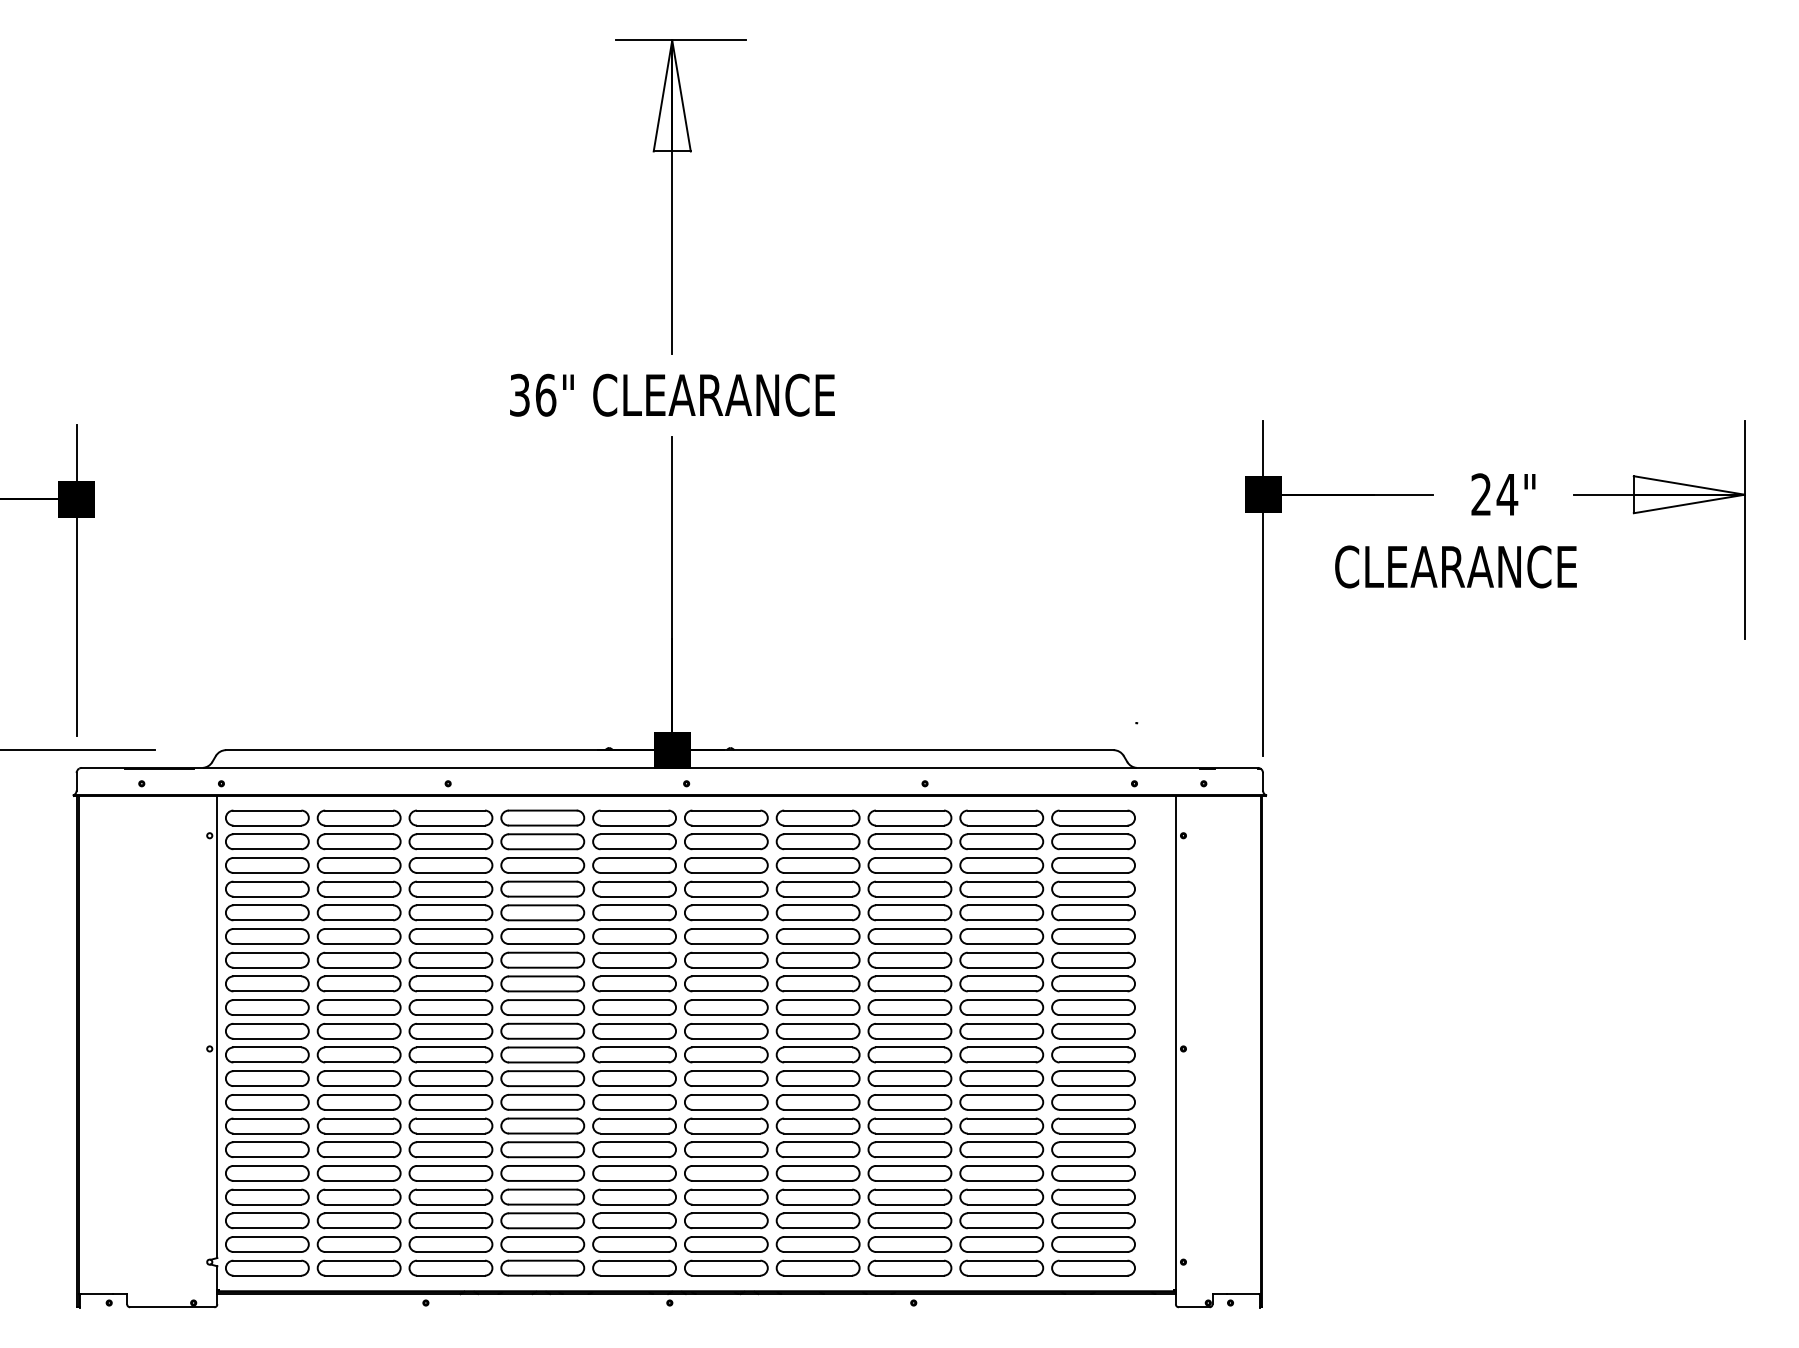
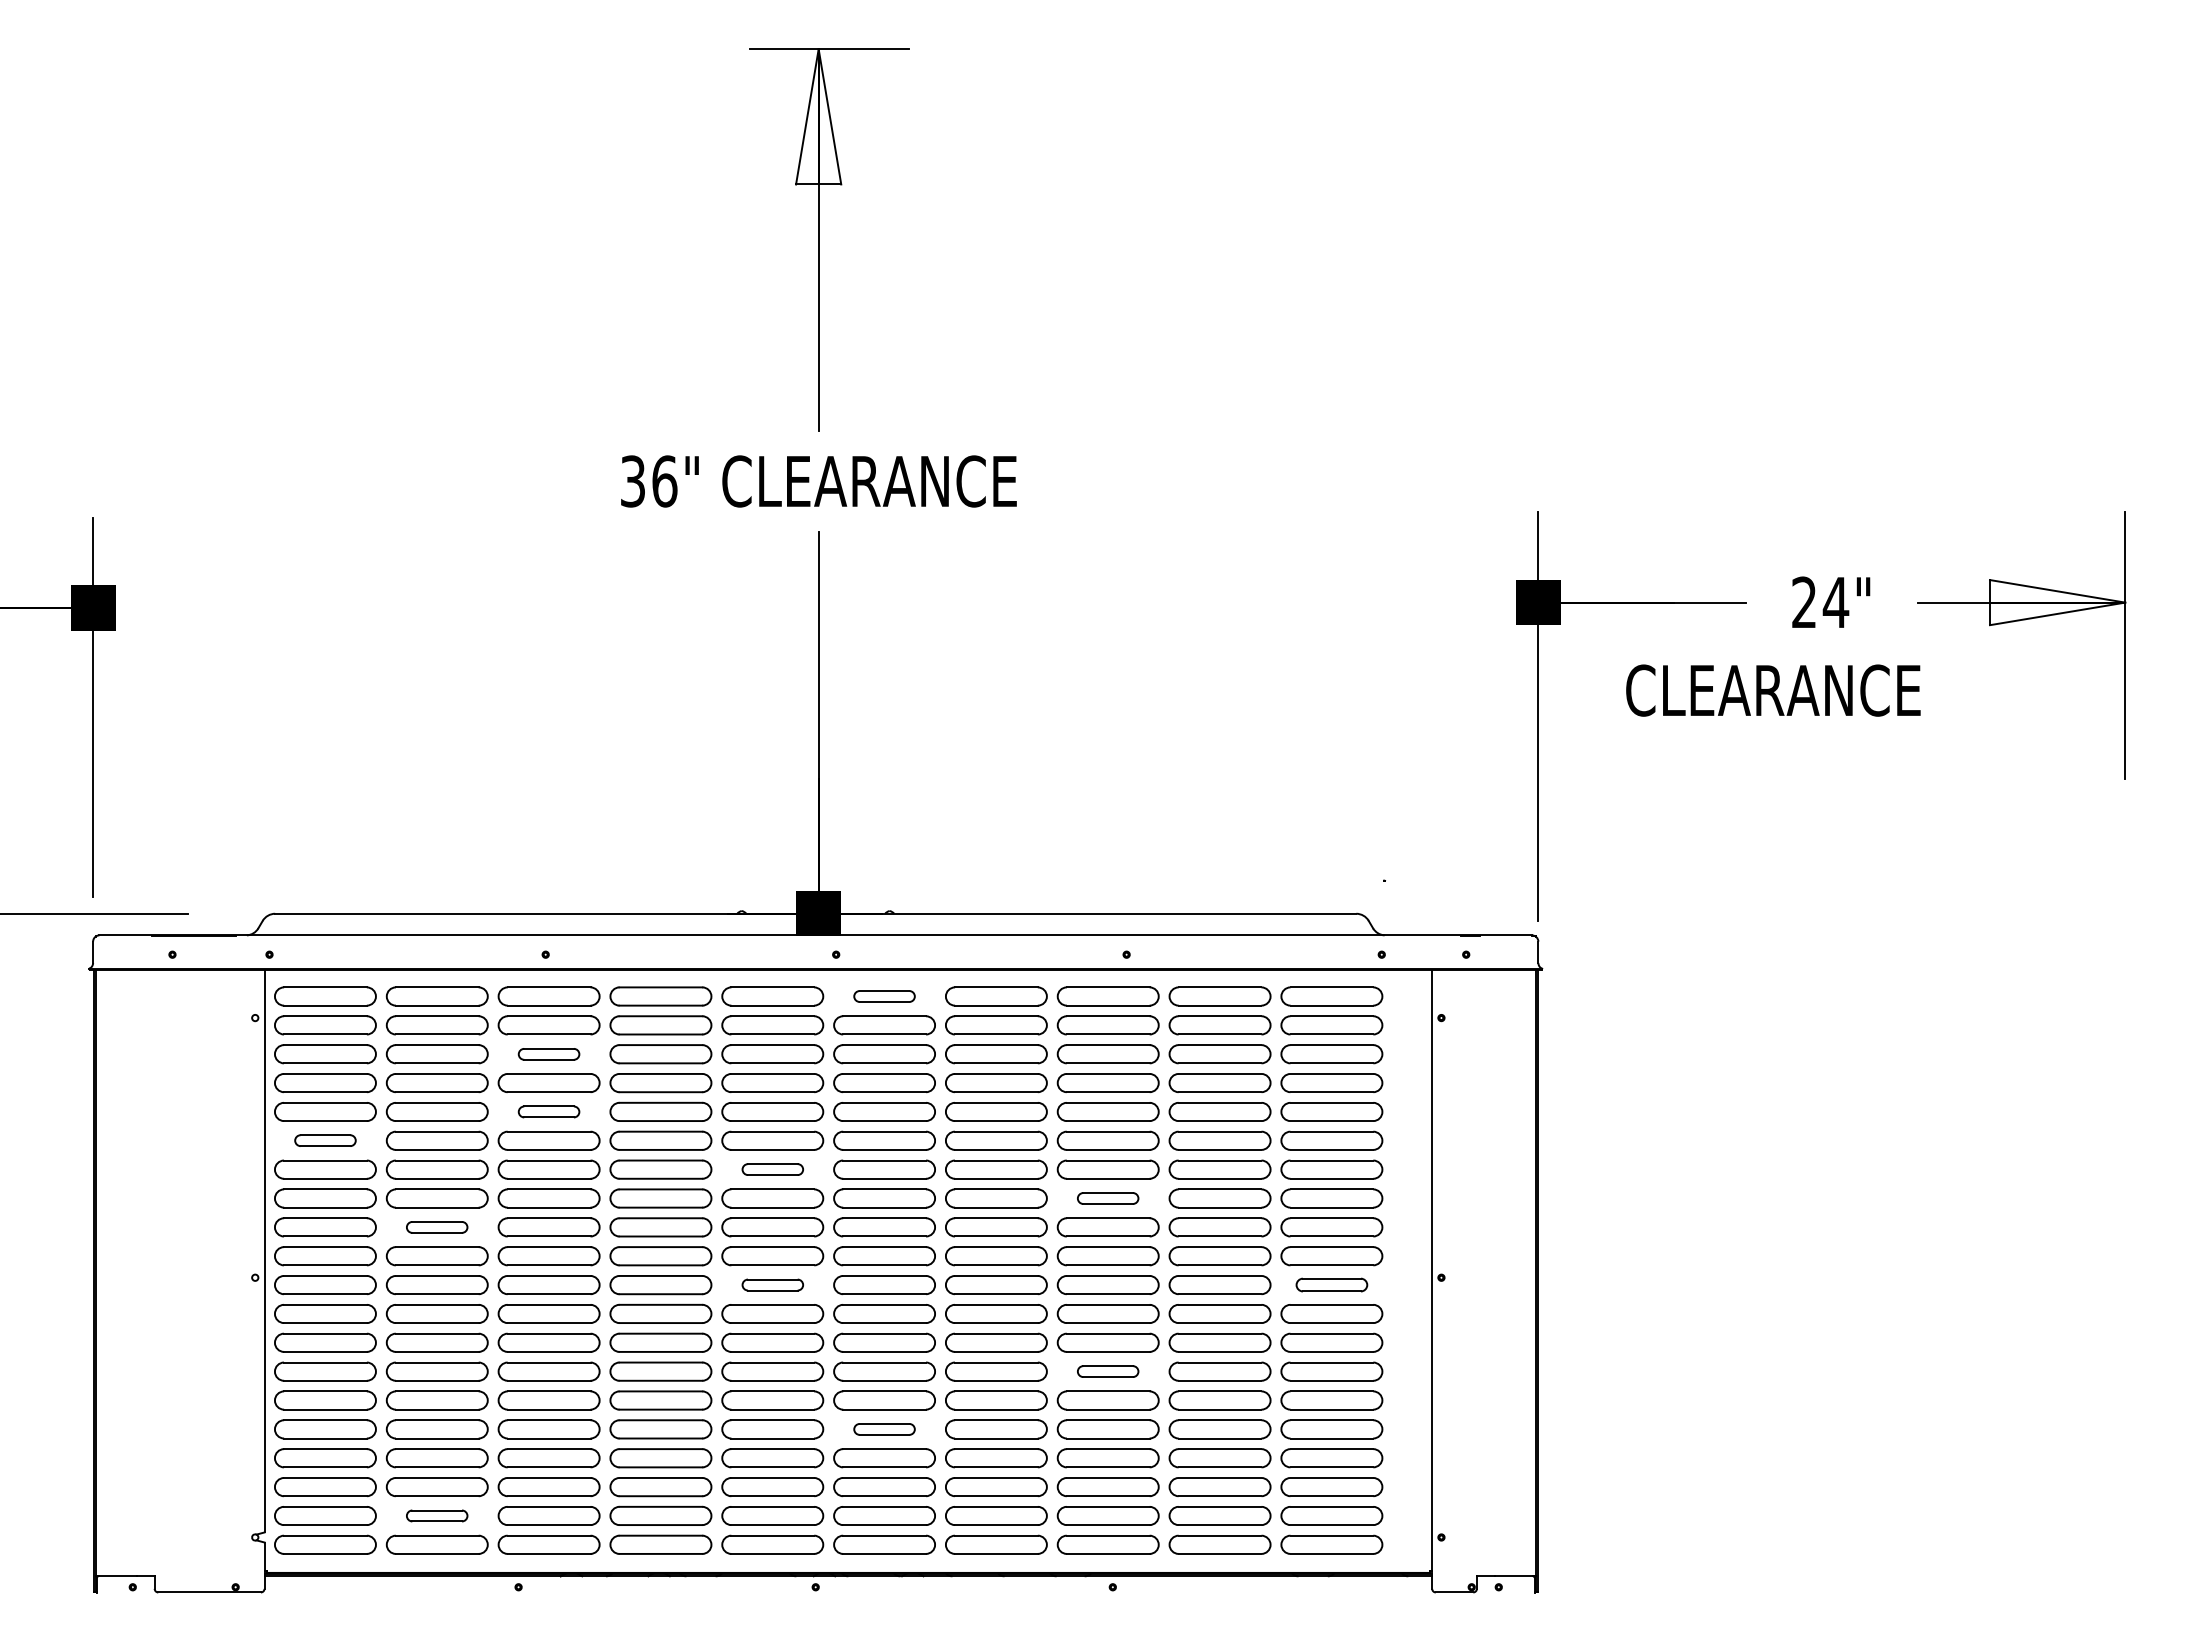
part: (726, 818) -> (884, 996), size x0.6
part: (450, 865) -> (548, 1054), size x0.6
part: (450, 912) -> (548, 1111), size x0.6
part: (267, 936) -> (325, 1140), size x0.6
part: (634, 960) -> (772, 1169), size x0.6
part: (909, 983) -> (1107, 1198), size x0.6
part: (358, 1007) -> (436, 1227), size x0.6
part: (634, 1054) -> (772, 1284), size x0.6
part: (1093, 1054) -> (1331, 1284), size x0.7
part: (909, 1125) -> (1107, 1371), size x0.6
part: (726, 1173) -> (884, 1429), size x0.6
part: (358, 1244) -> (436, 1515), size x0.6

